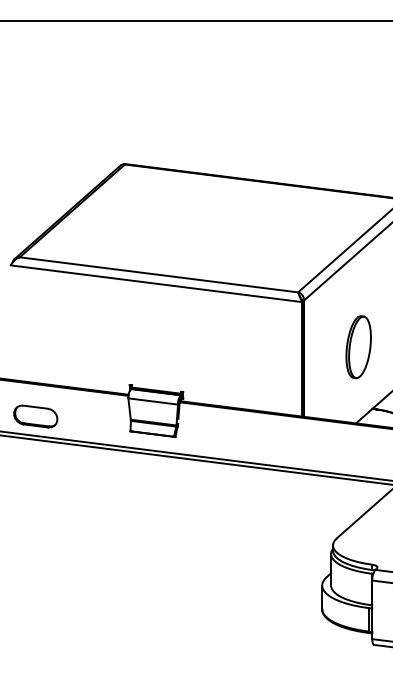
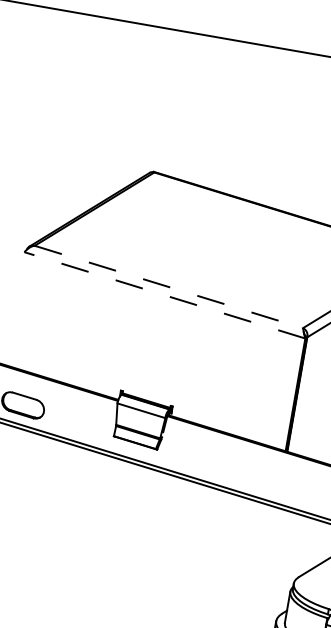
line: (159, 274) -> (169, 286), solid -> dashed
line: (156, 283) -> (164, 295), solid -> dashed

